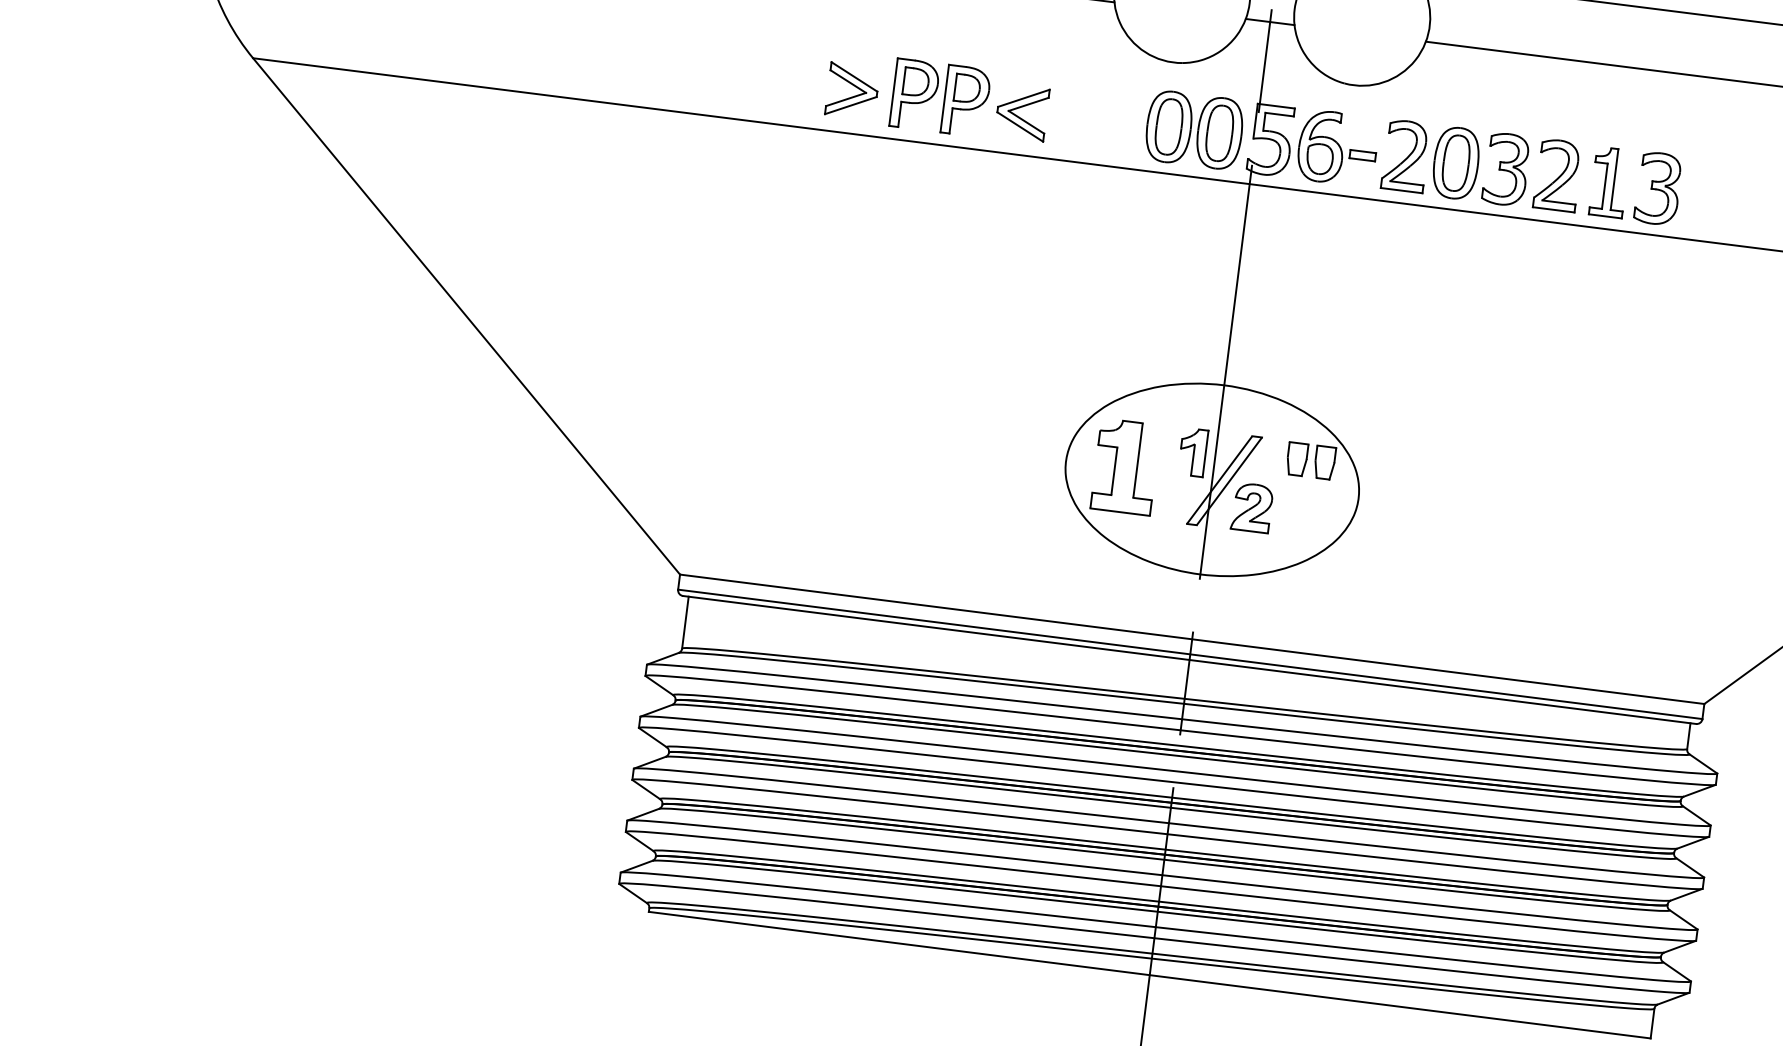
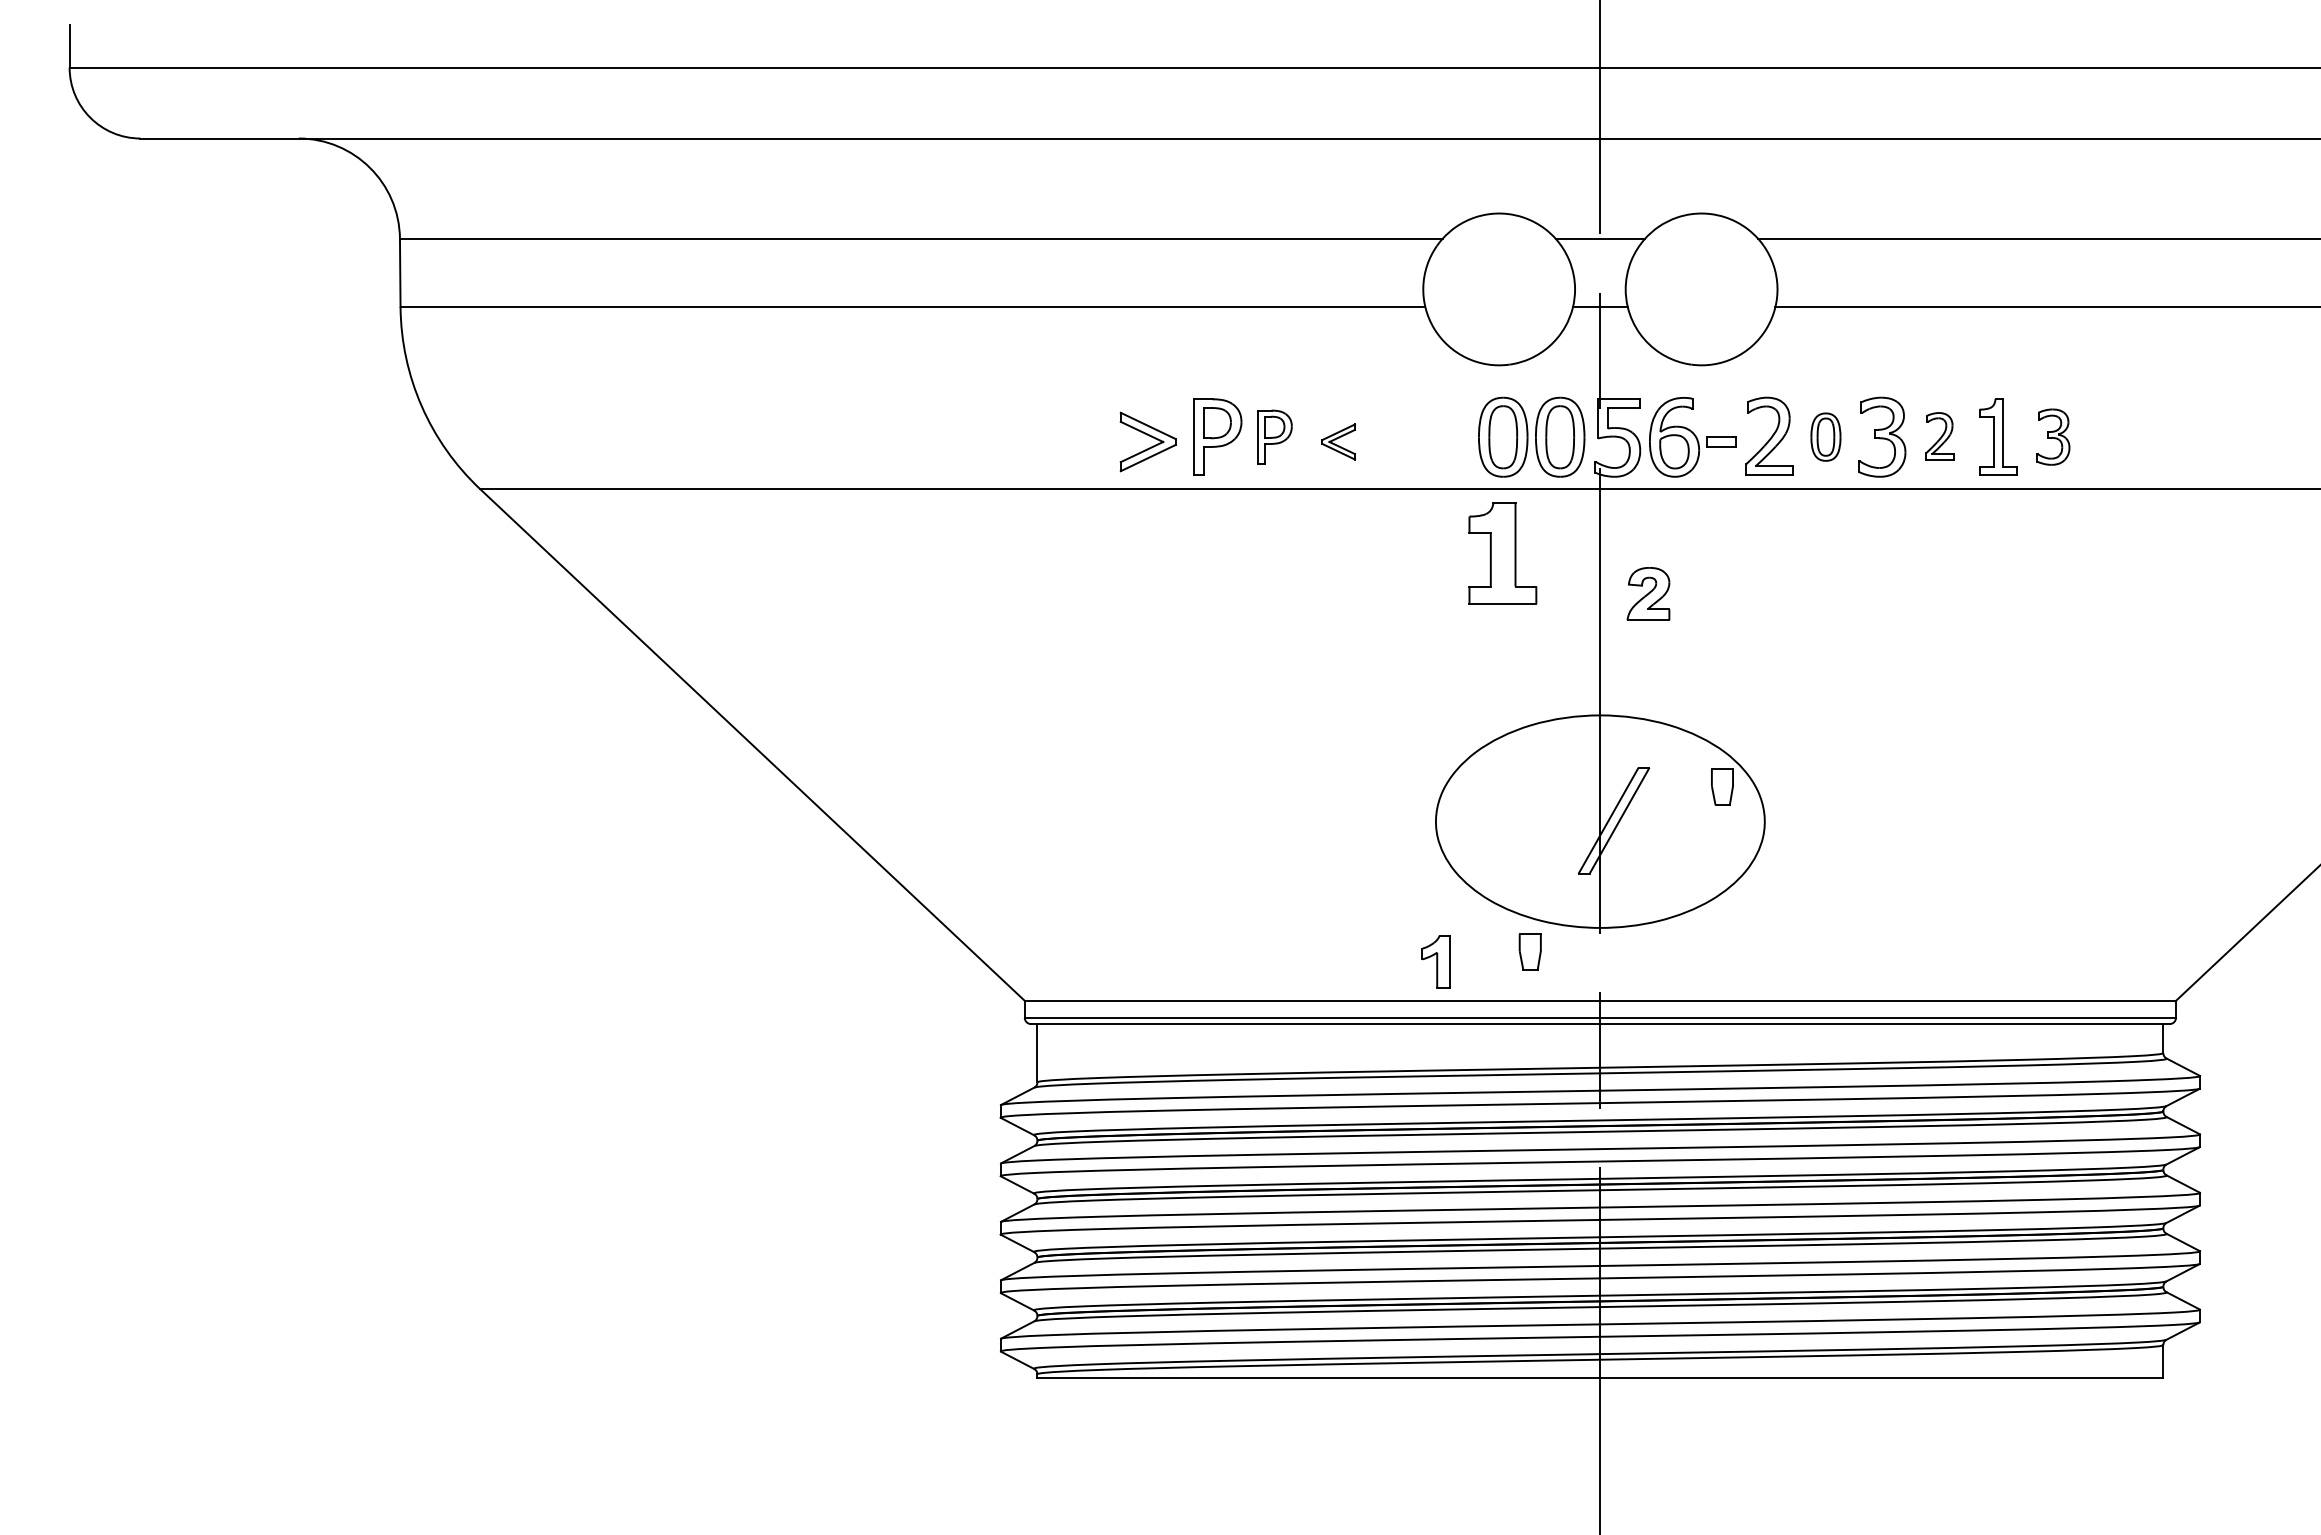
part: (965, 100) -> (1274, 436), size x0.7
part: (1022, 112) -> (1338, 441), size x0.6
part: (1455, 162) -> (1825, 436), size x0.6
part: (1558, 174) -> (1940, 435), size x0.6
part: (1658, 188) -> (2053, 436), size x0.7
part: (1192, 451) -> (1435, 961), moved
part: (1296, 458) -> (1529, 951), moved
part: (1125, 466) -> (1502, 553), moved
part: (1252, 507) -> (1648, 593), moved

